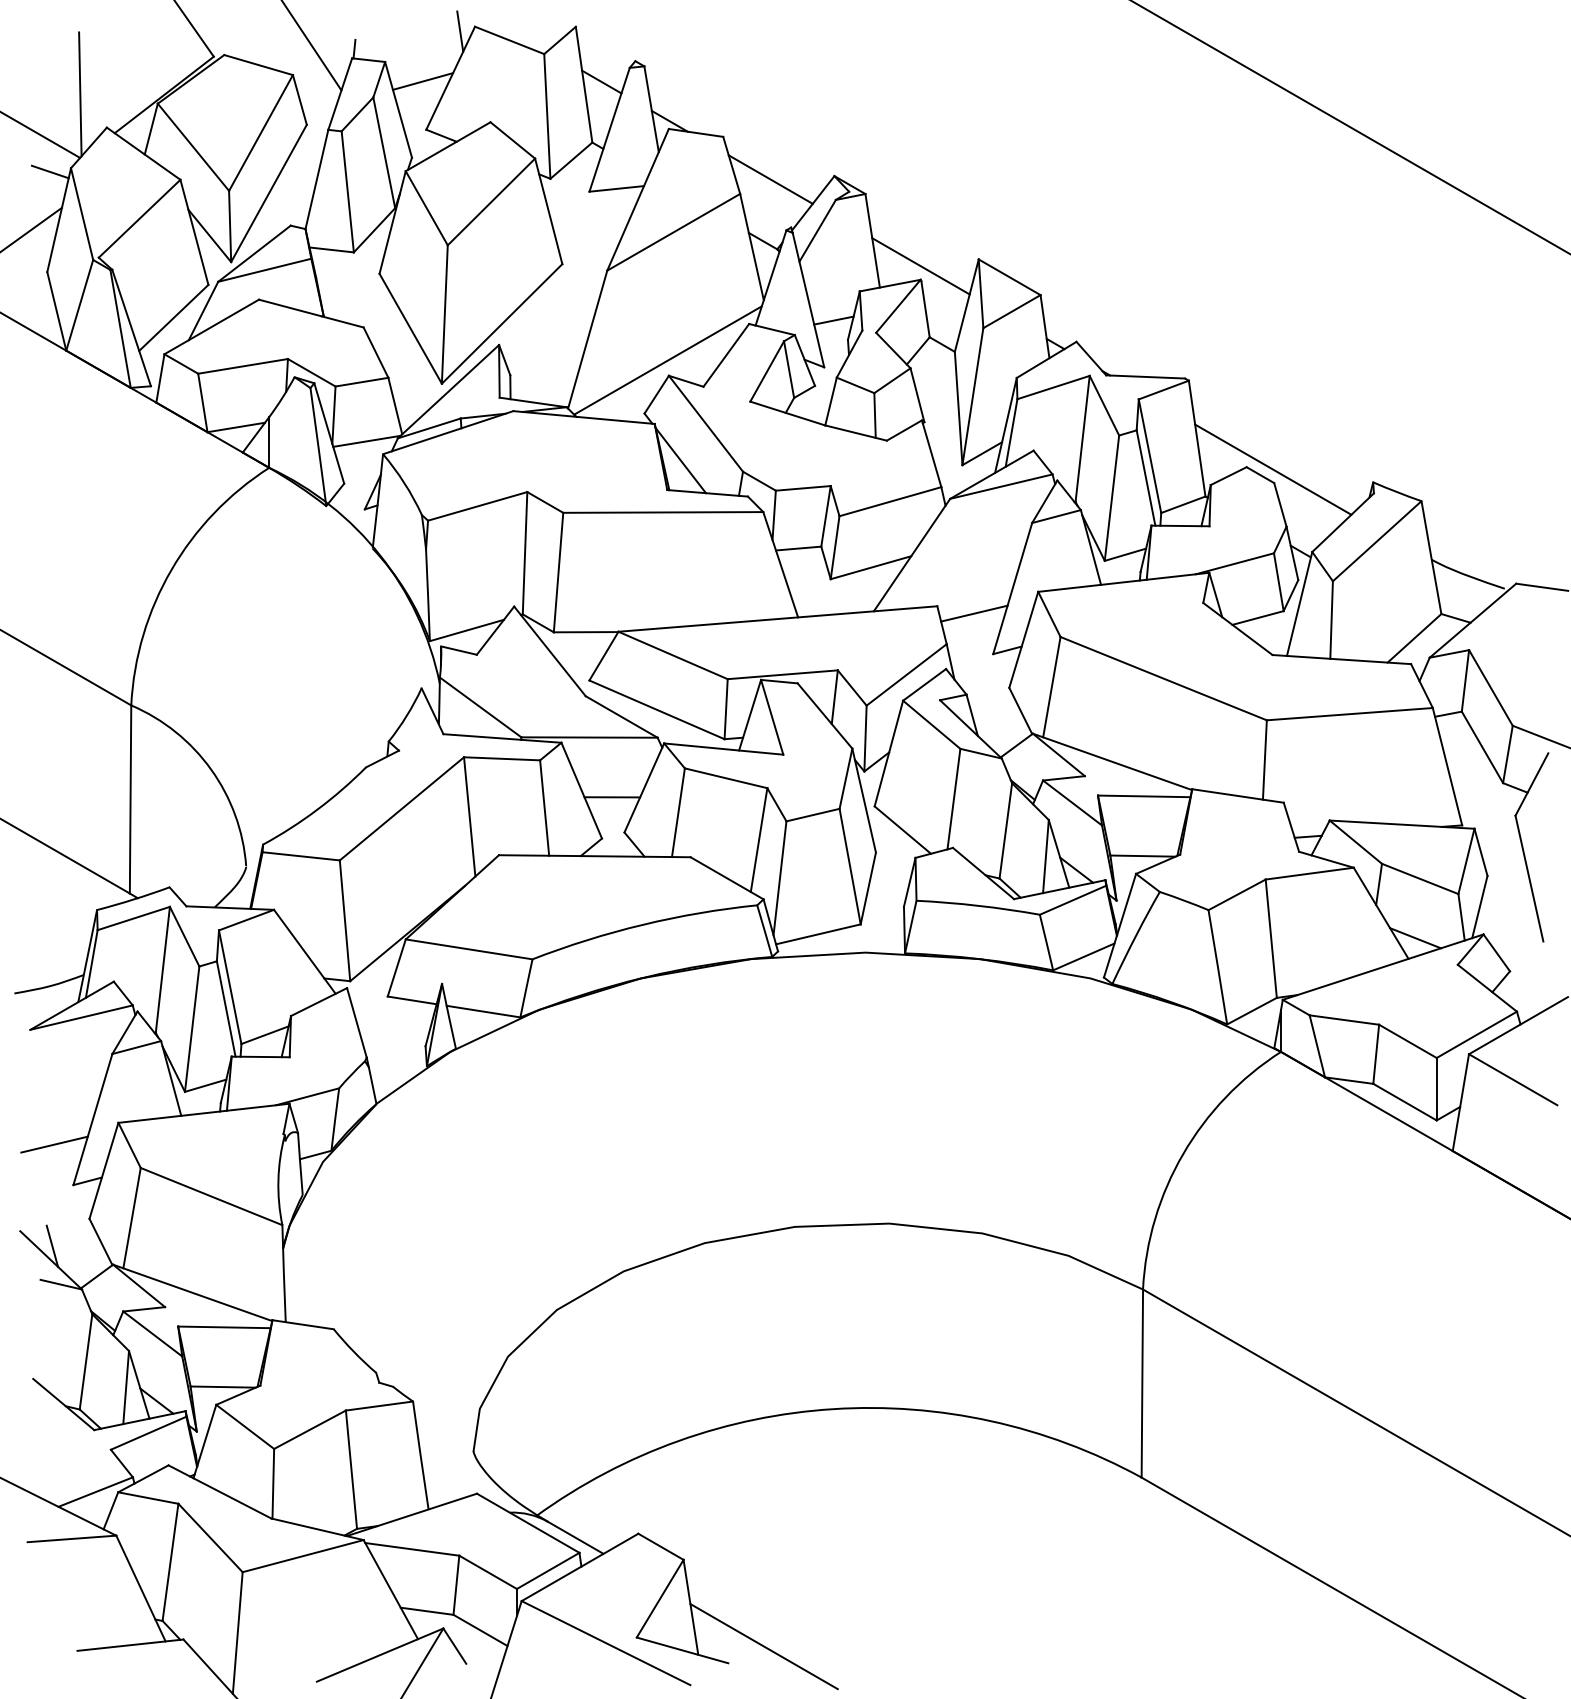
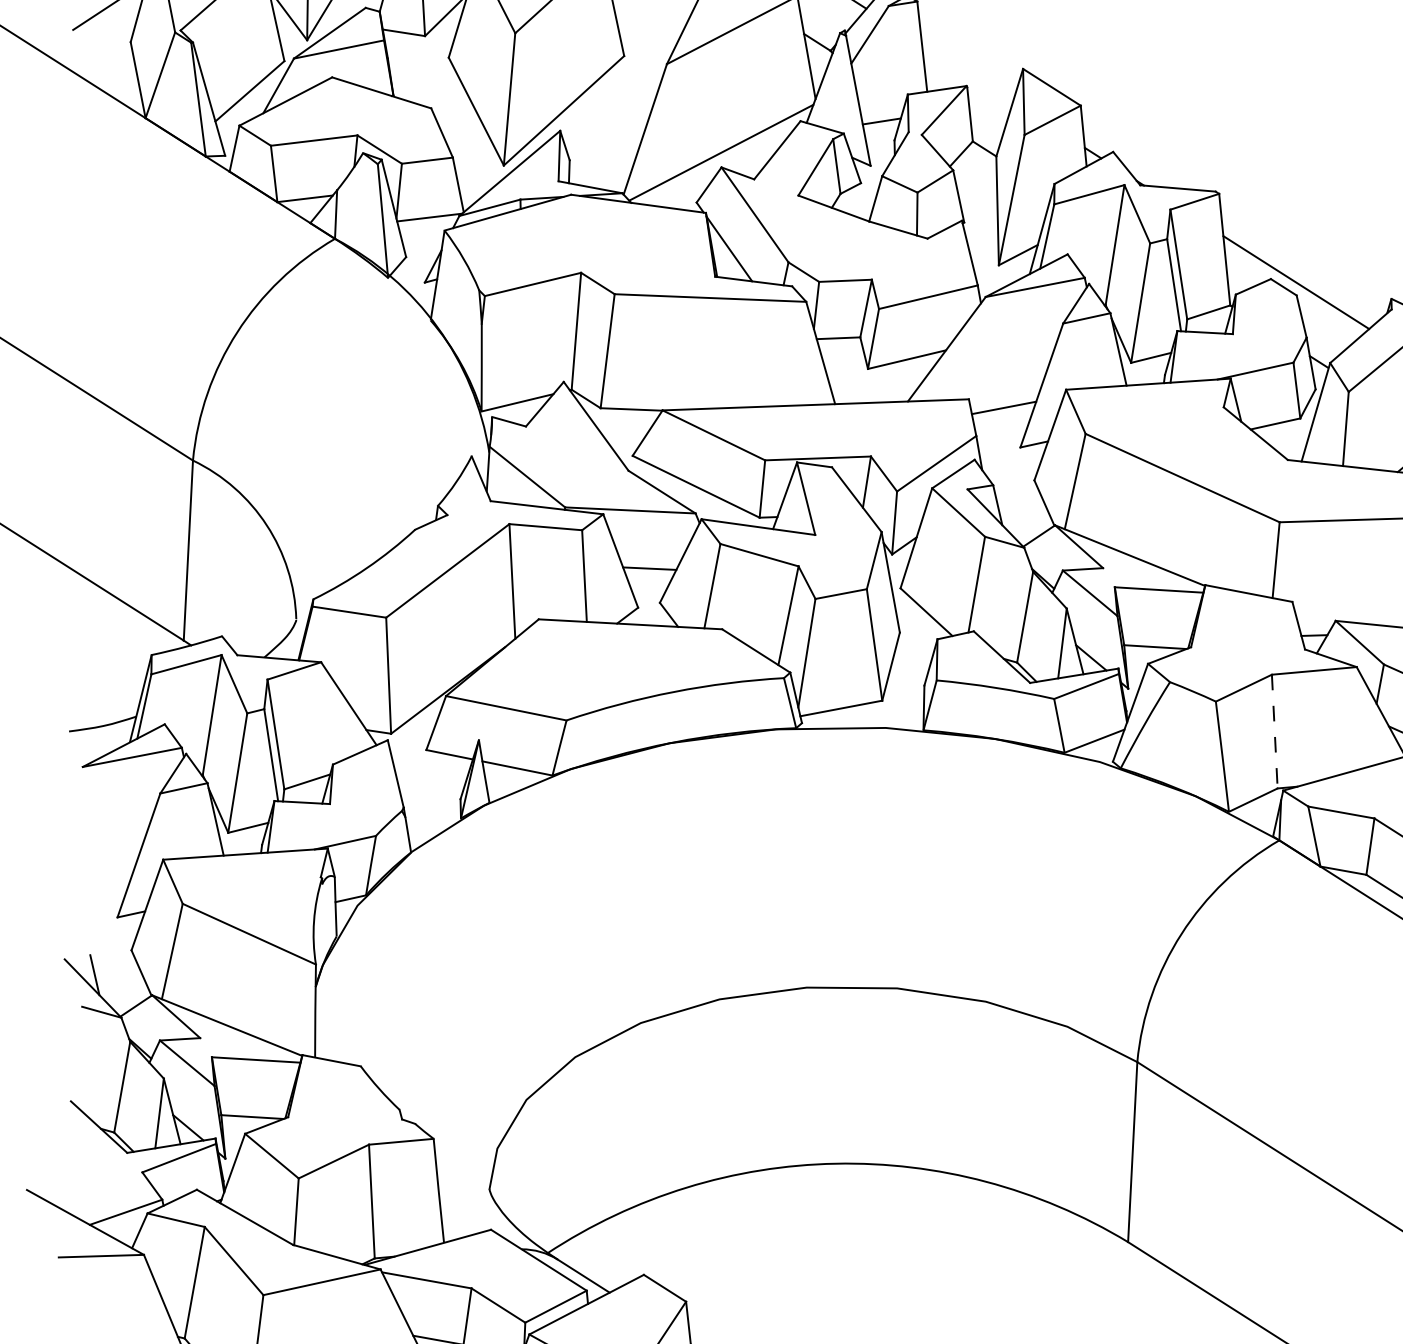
line: (920, 266) -> (967, 73), removed
line: (1271, 939) -> (1274, 732), solid -> dashed
line: (54, 1144) -> (101, 877), removed

